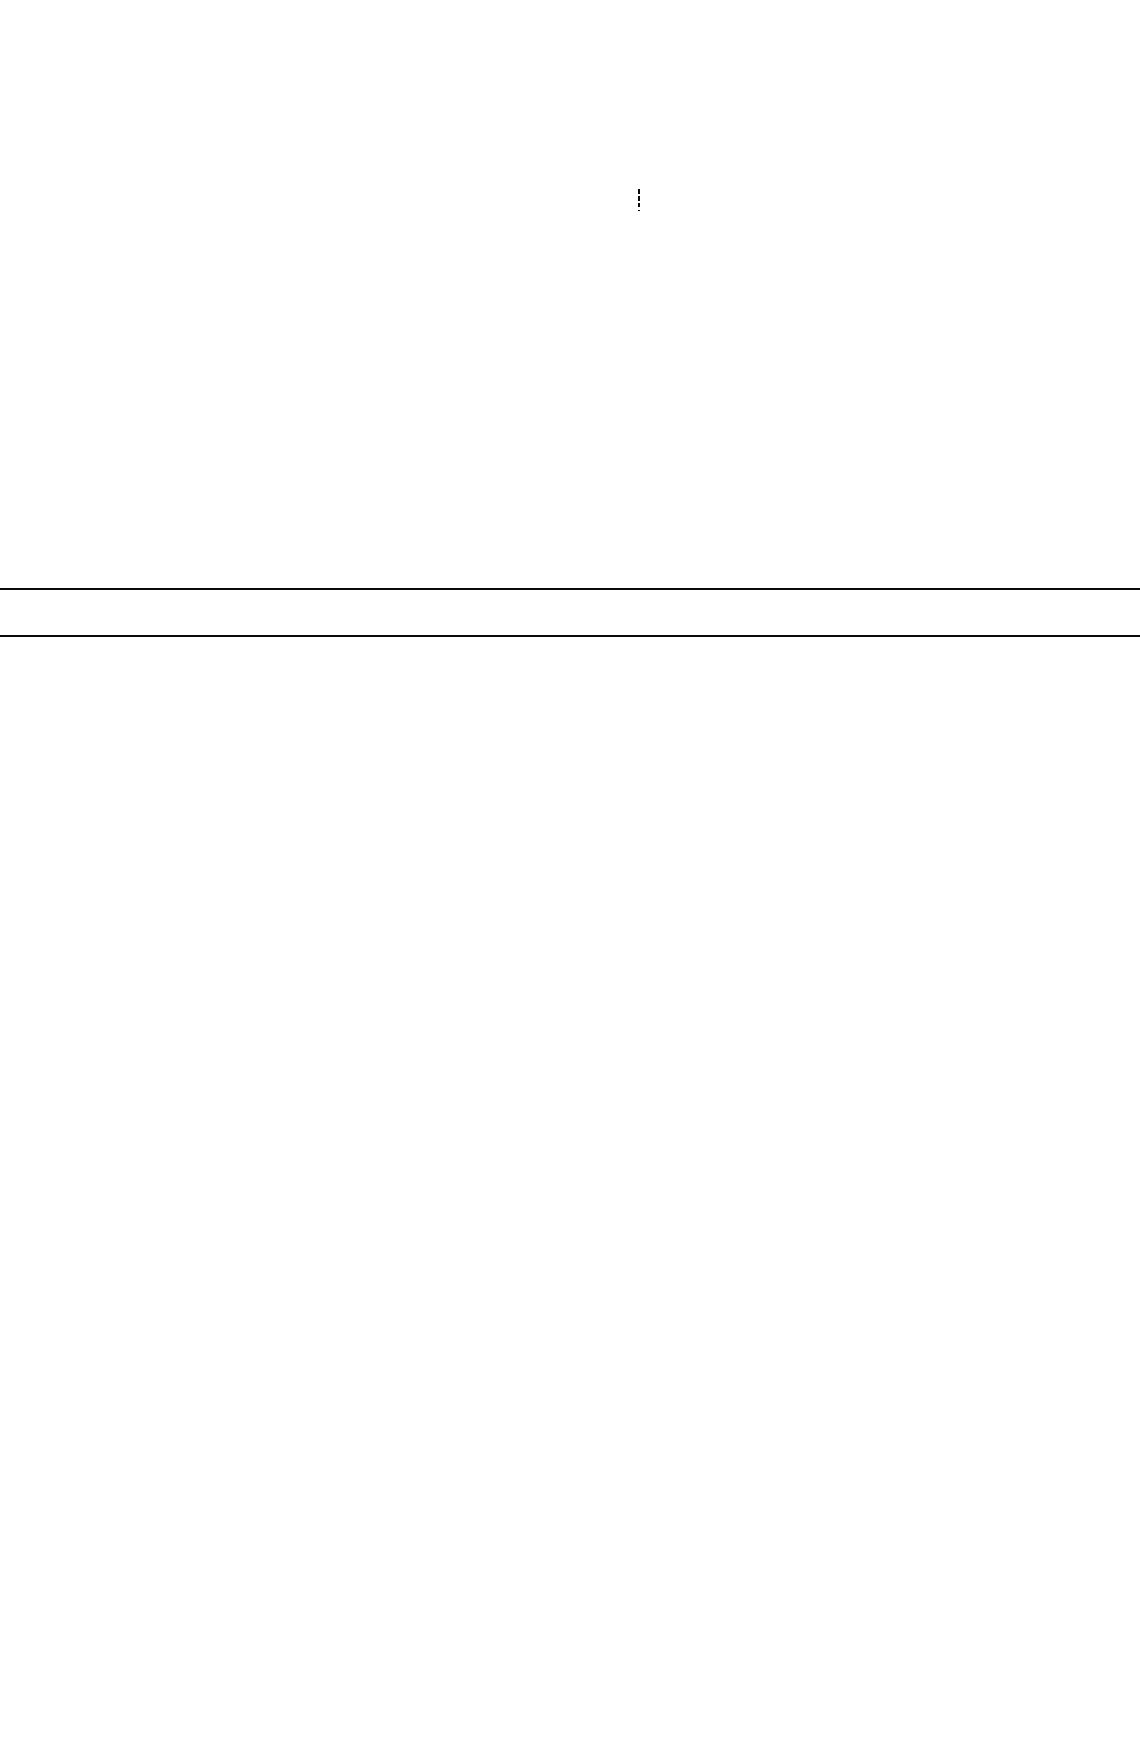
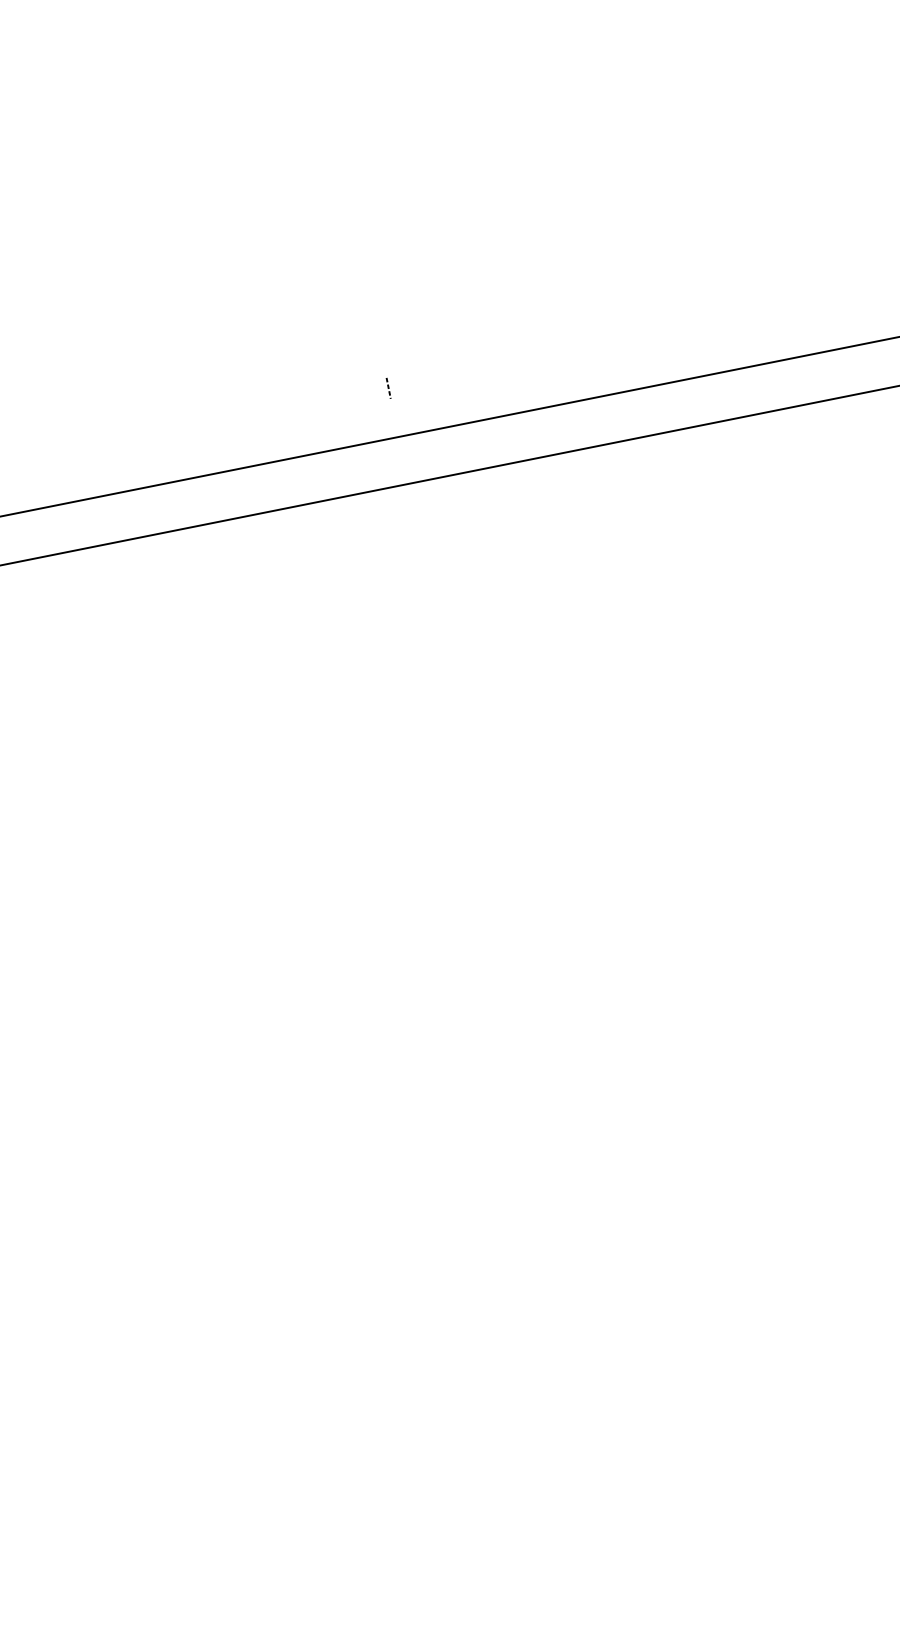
line: (638, 199) -> (387, 387), moved

